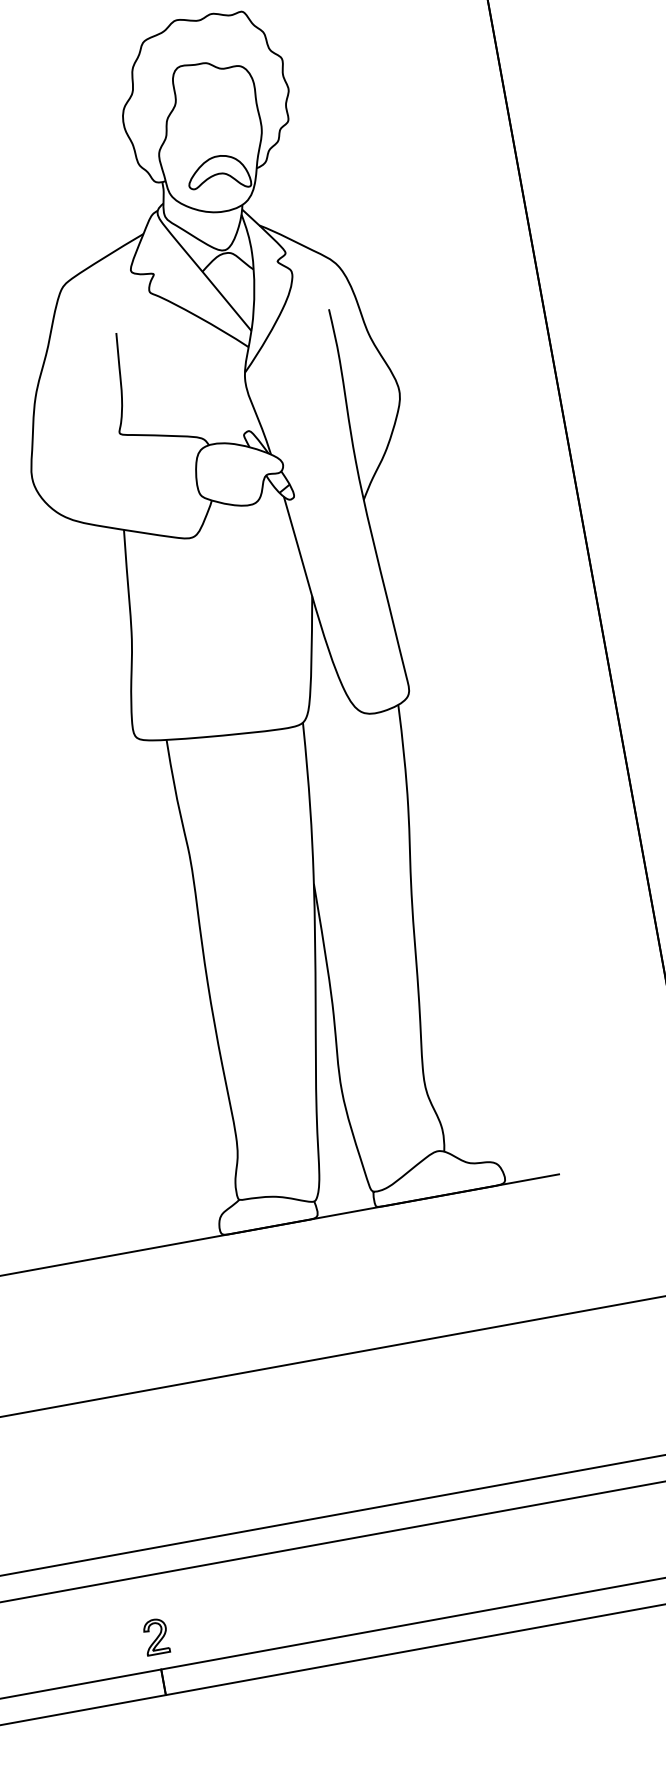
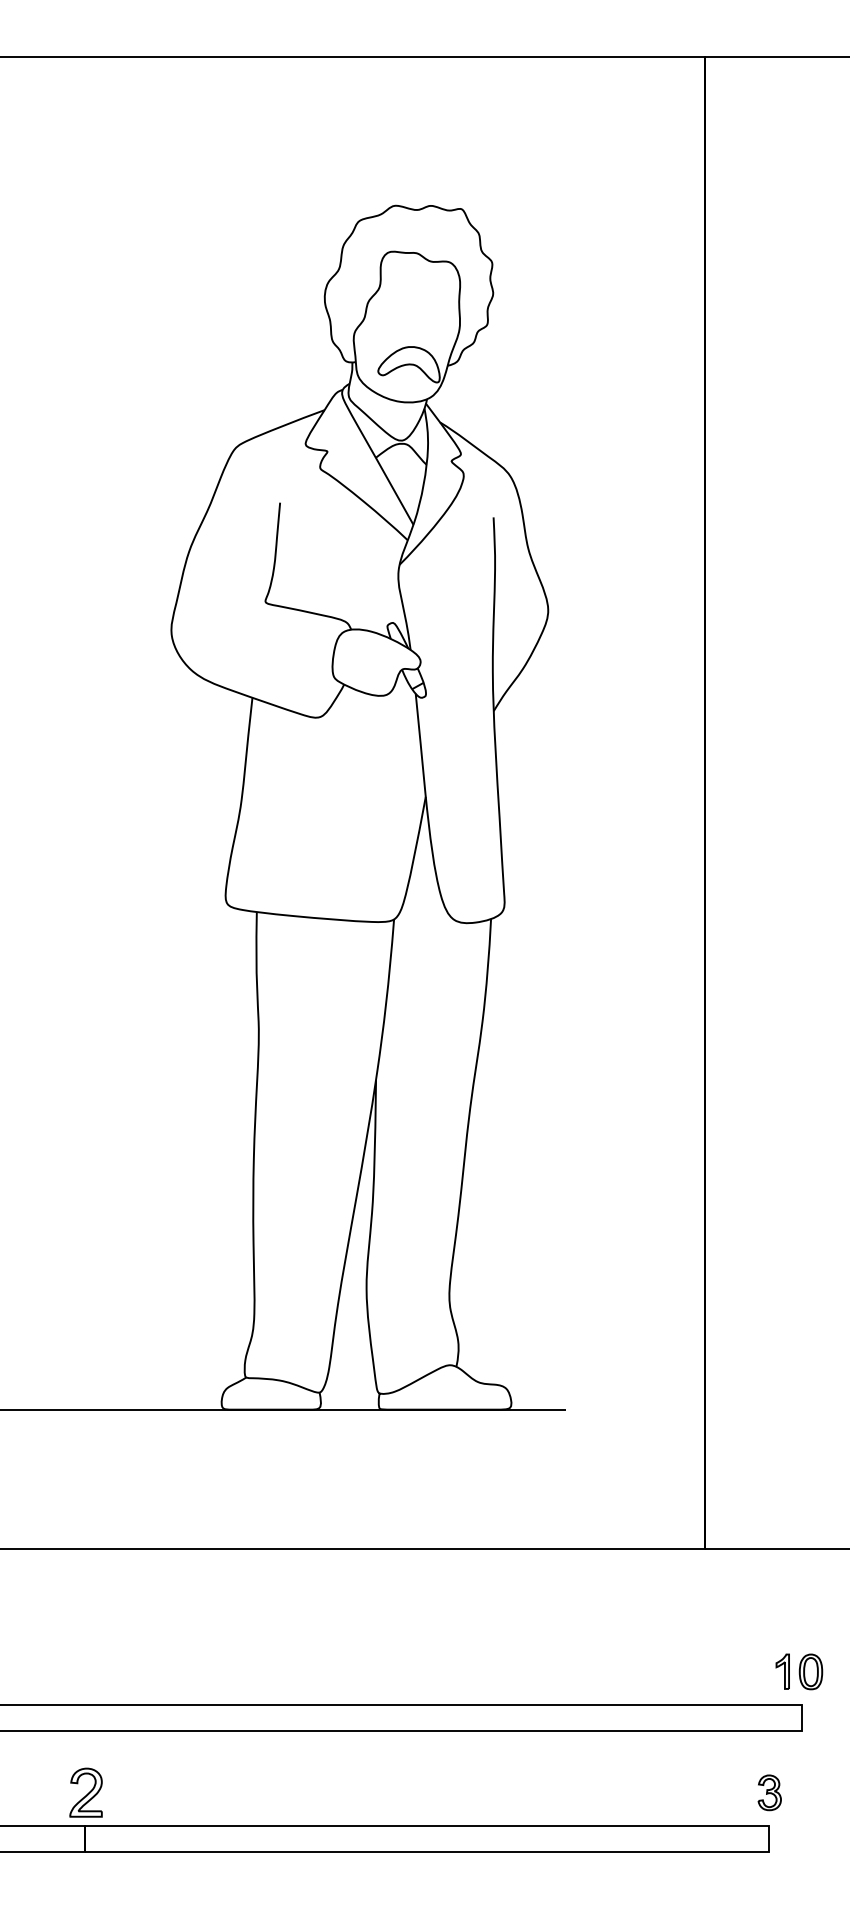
part: (155, 1636) -> (85, 1792), size x1.4

